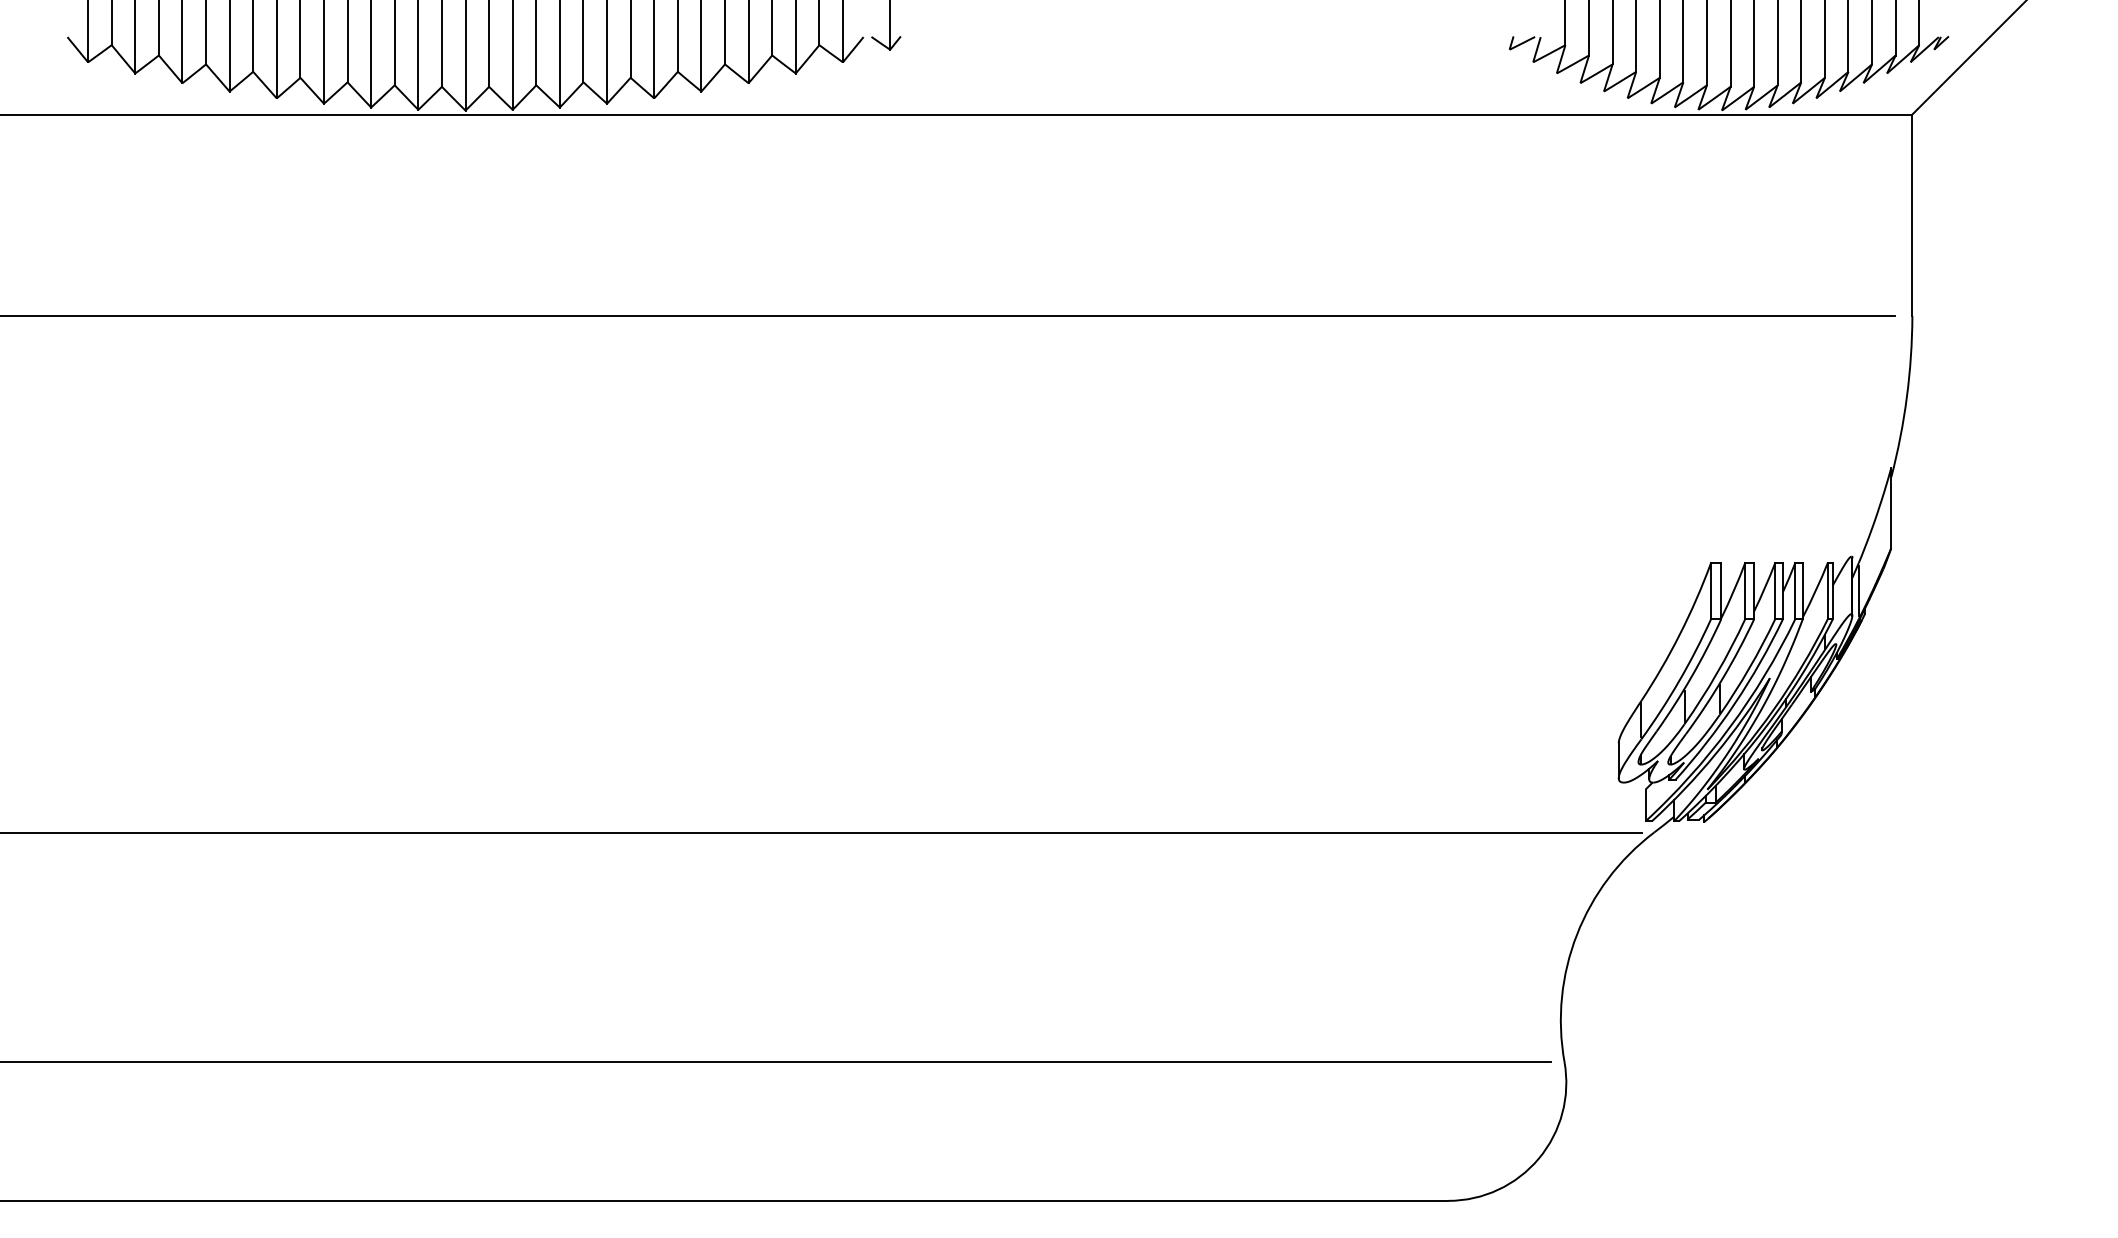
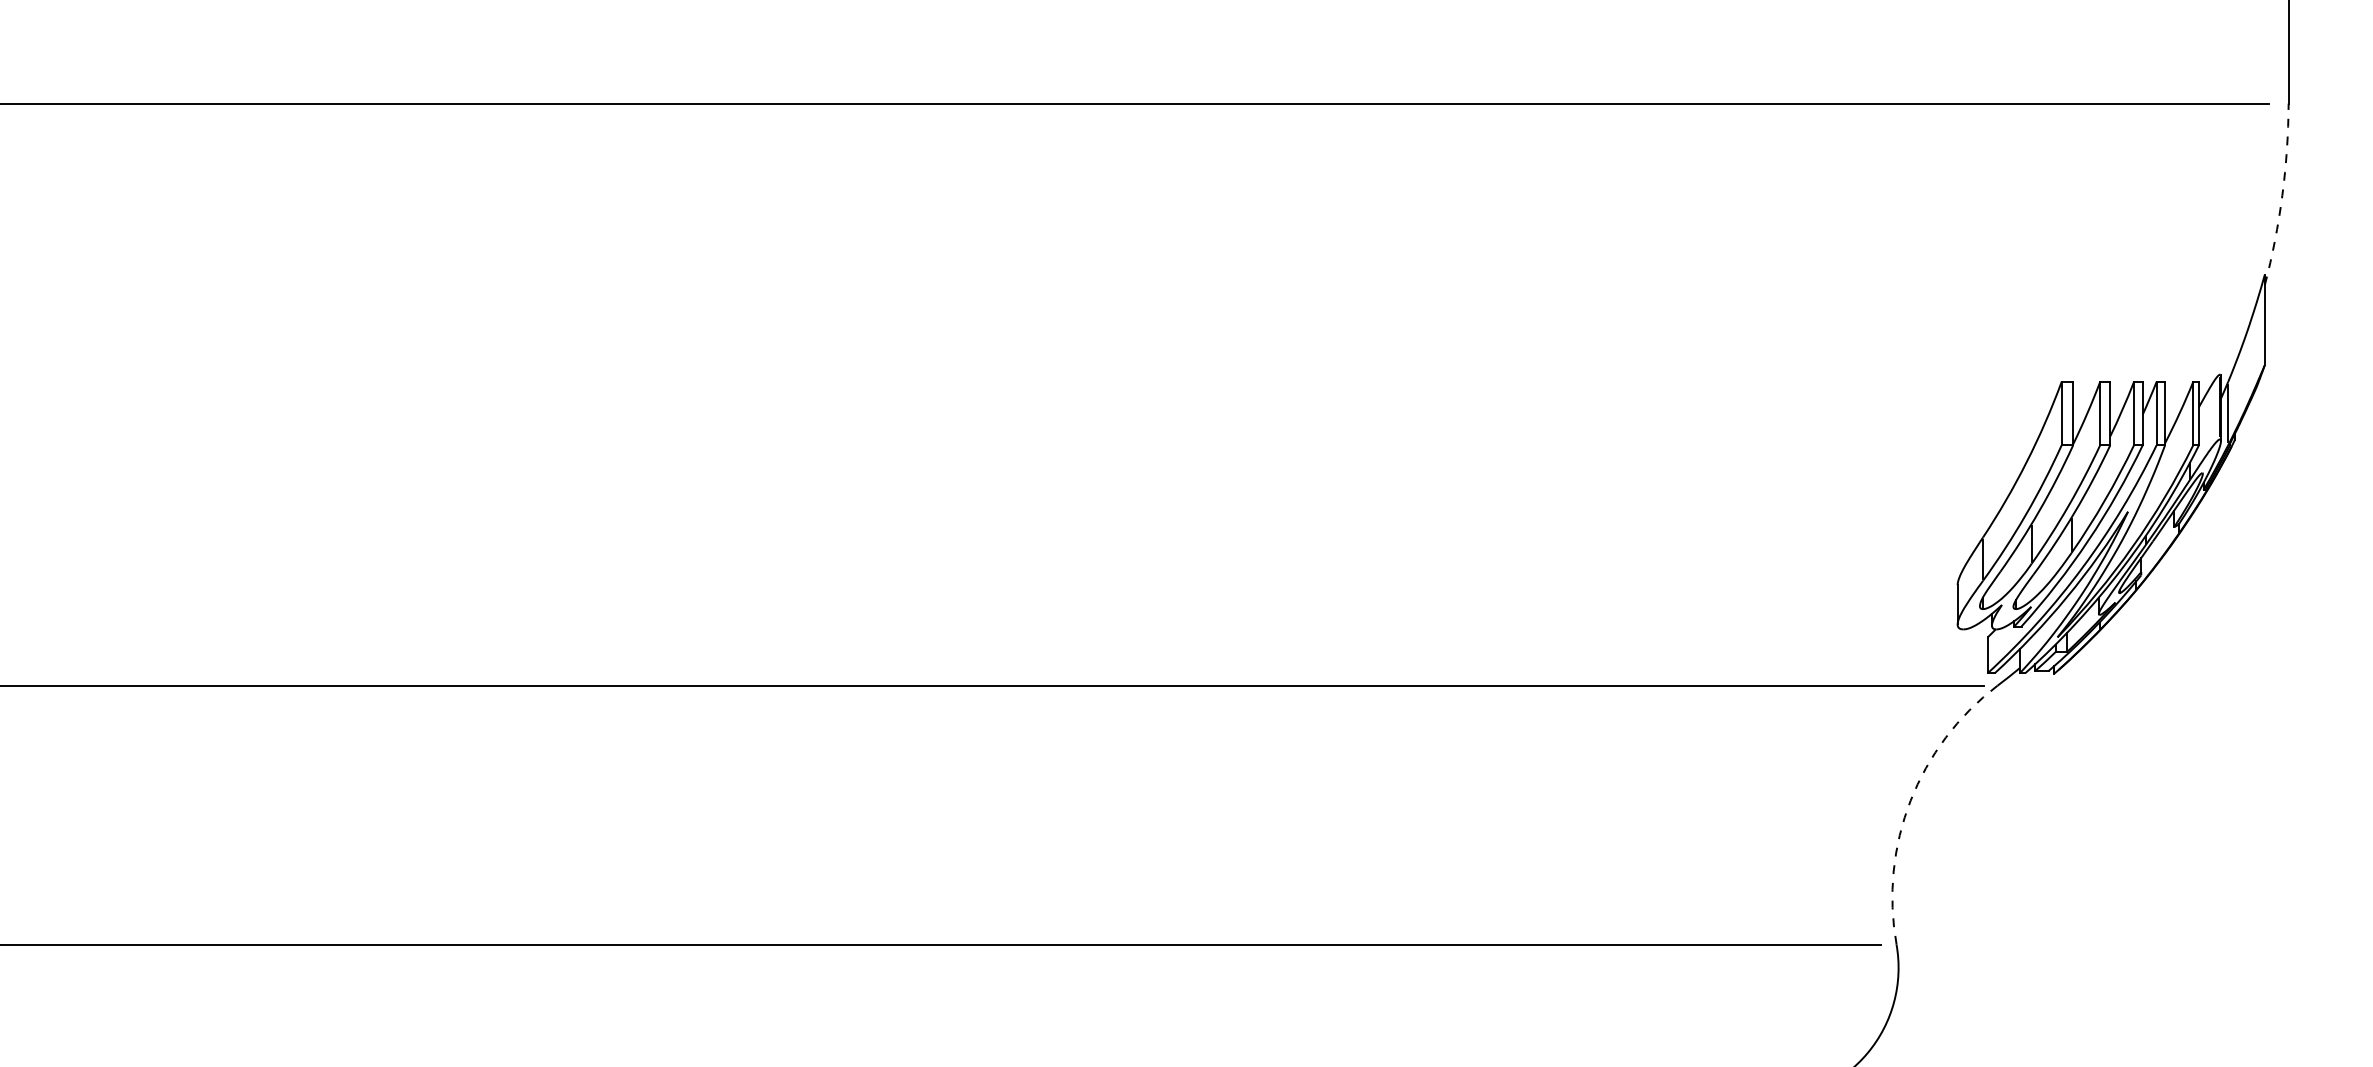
arc: (1906, 397) -> (2281, 195), solid -> dashed
arc: (1577, 934) -> (1911, 800), solid -> dashed

